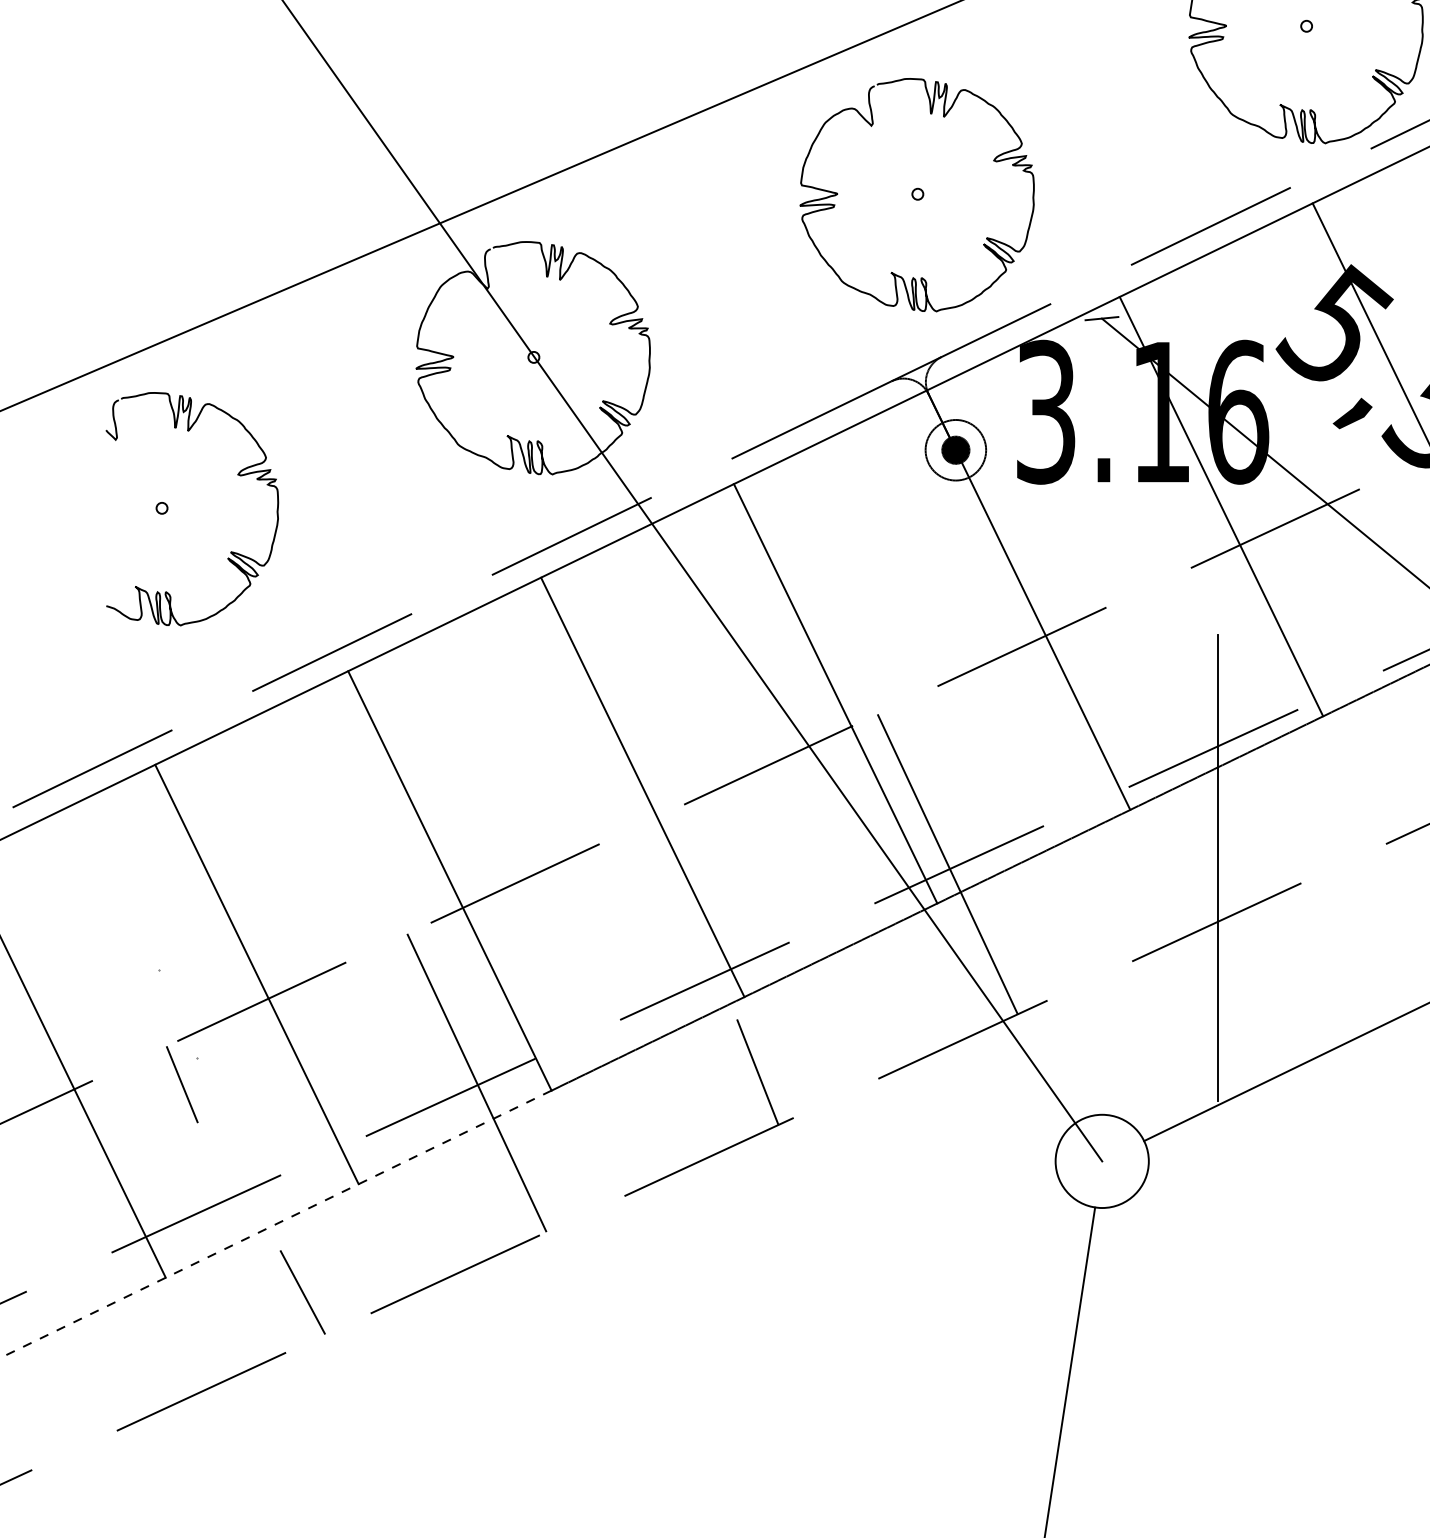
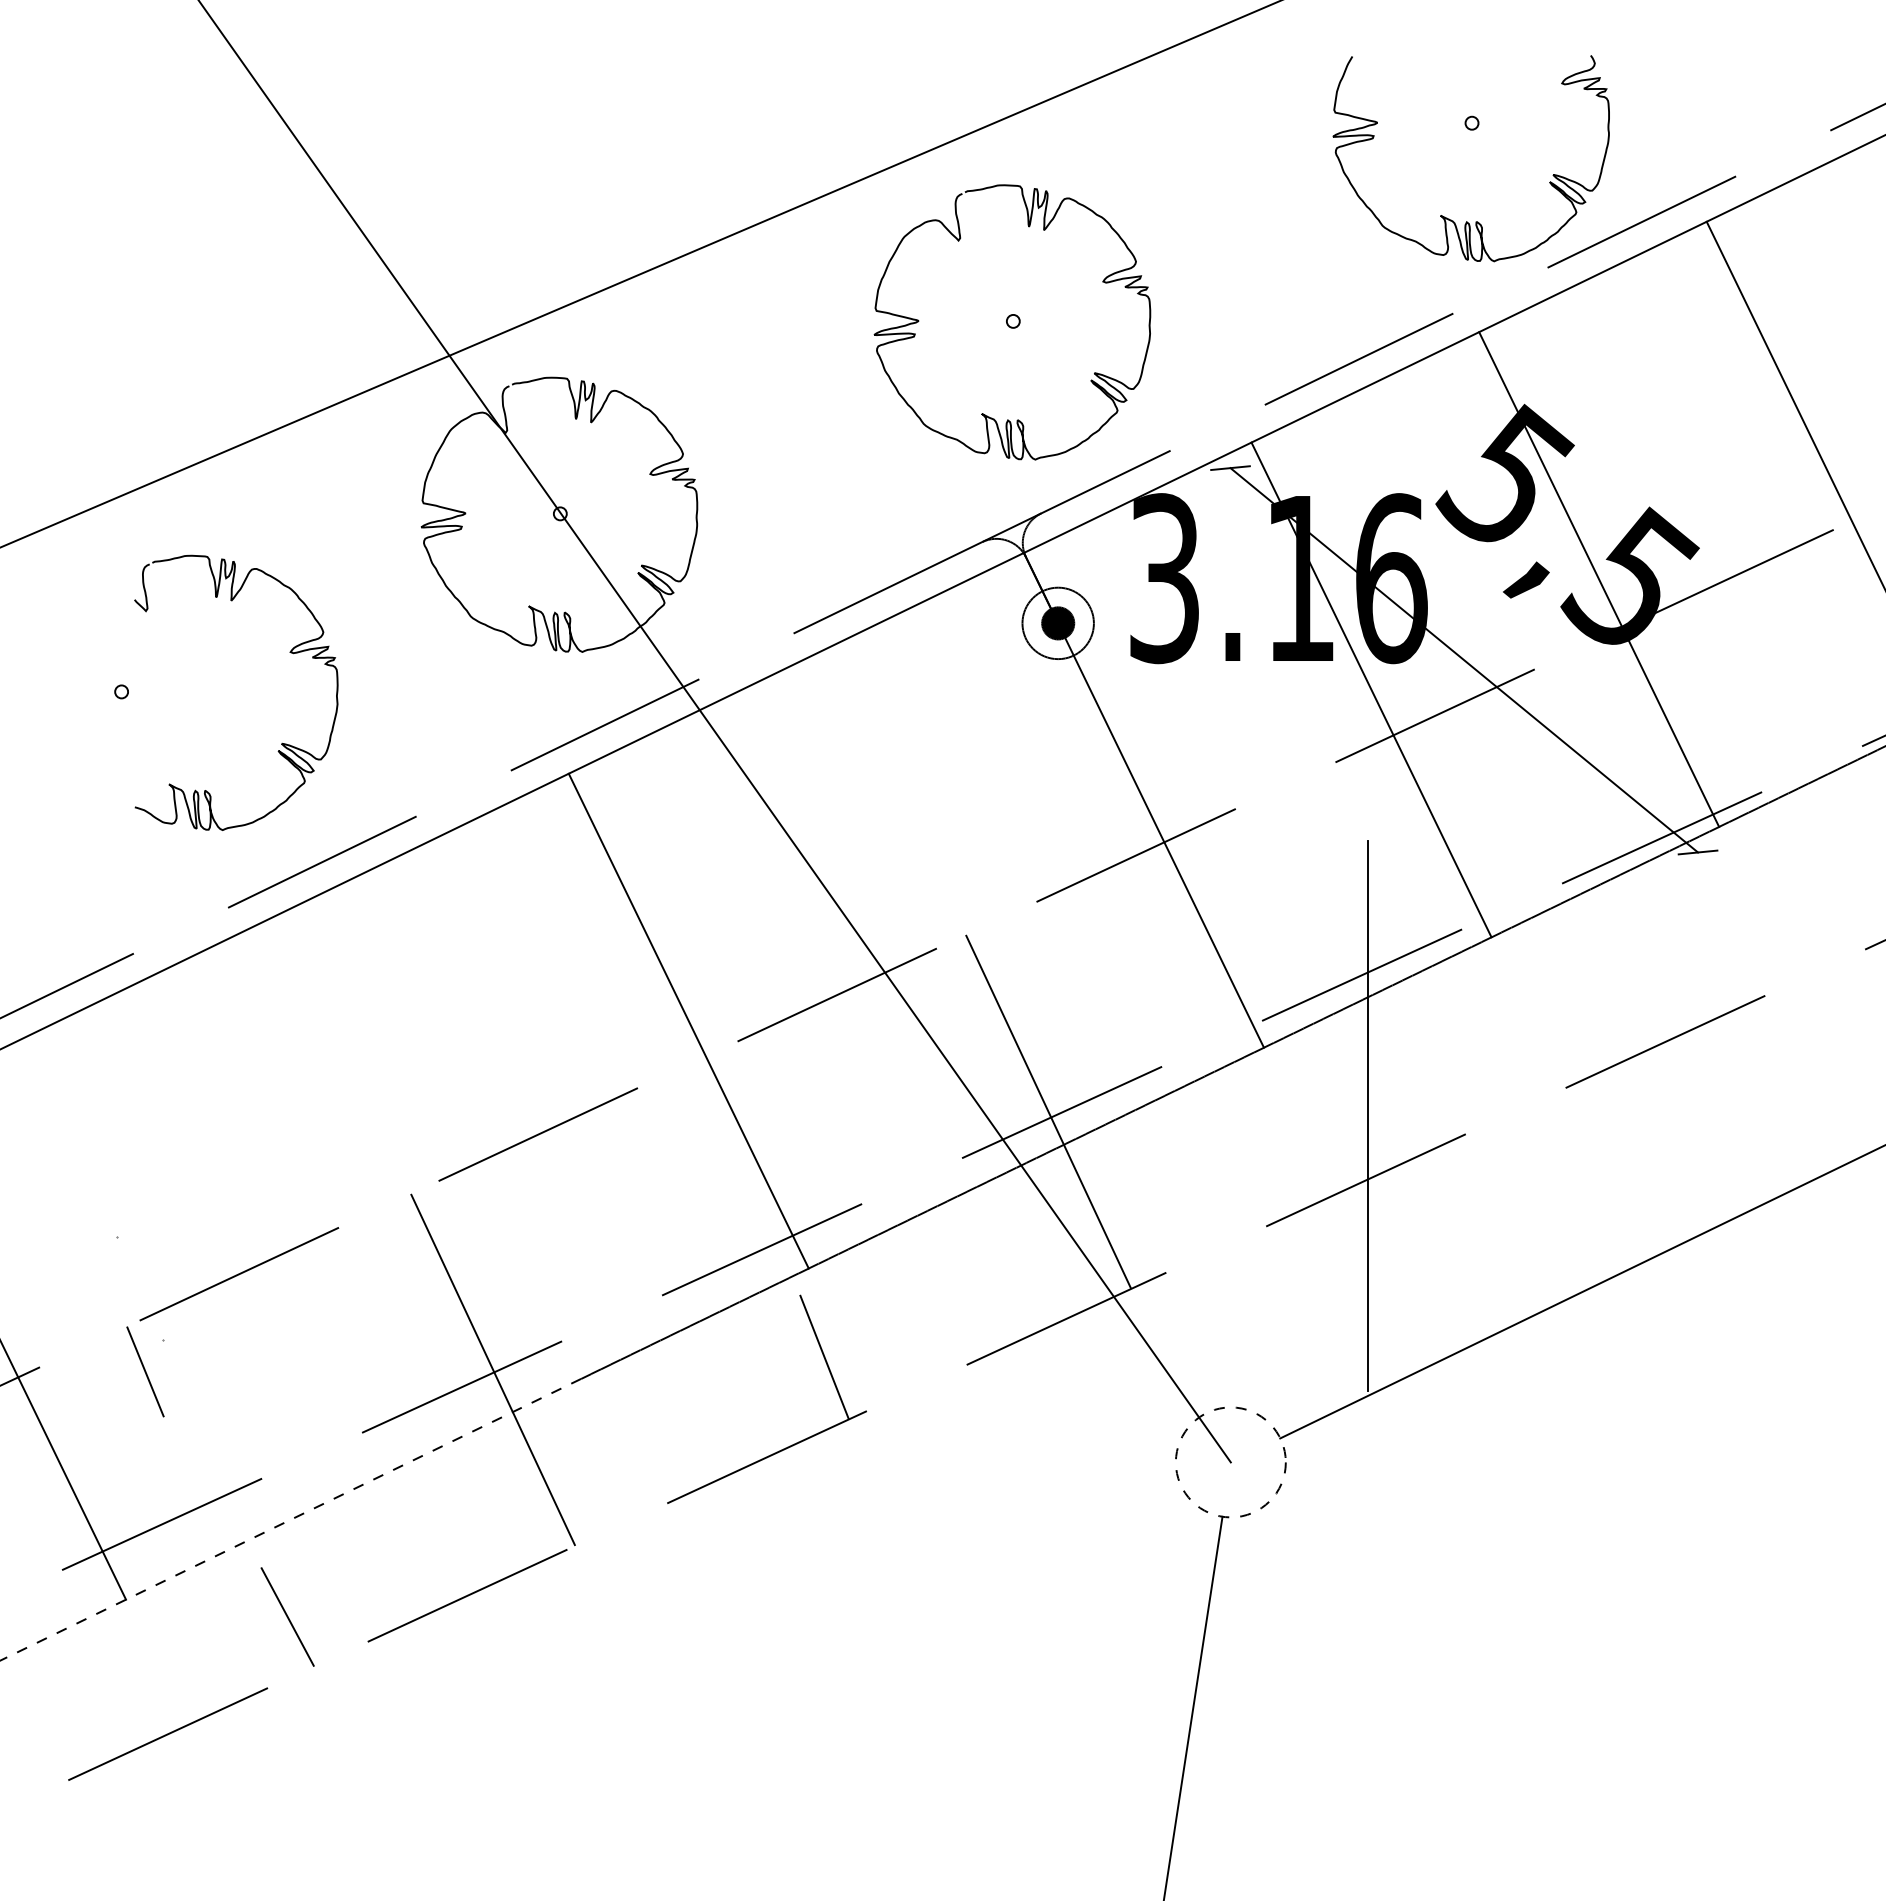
part: (237, 474) -> (289, 652), moved
line: (835, 693) -> (916, 910), removed
line: (450, 880) -> (461, 1131), removed
line: (256, 974) -> (233, 1241), removed
circle: (1101, 1161) -> (1230, 1462), solid -> dashed

